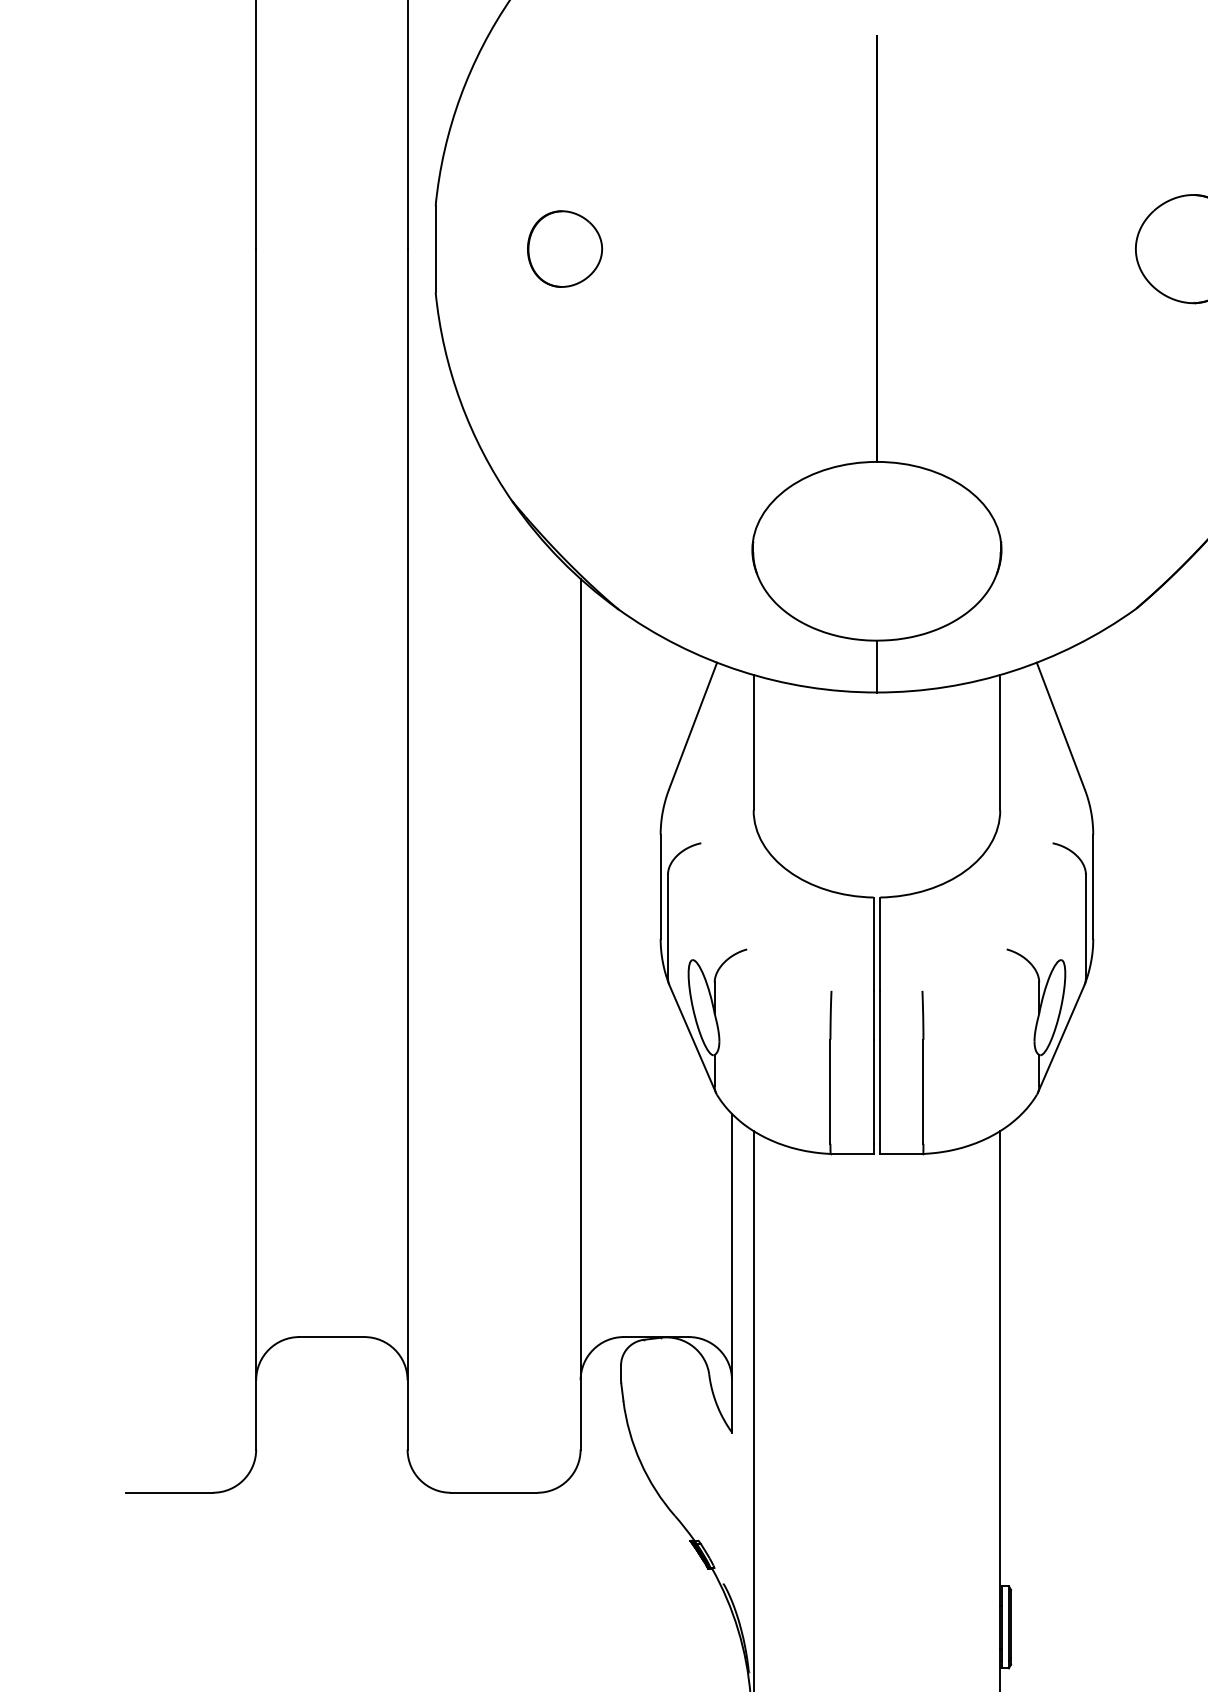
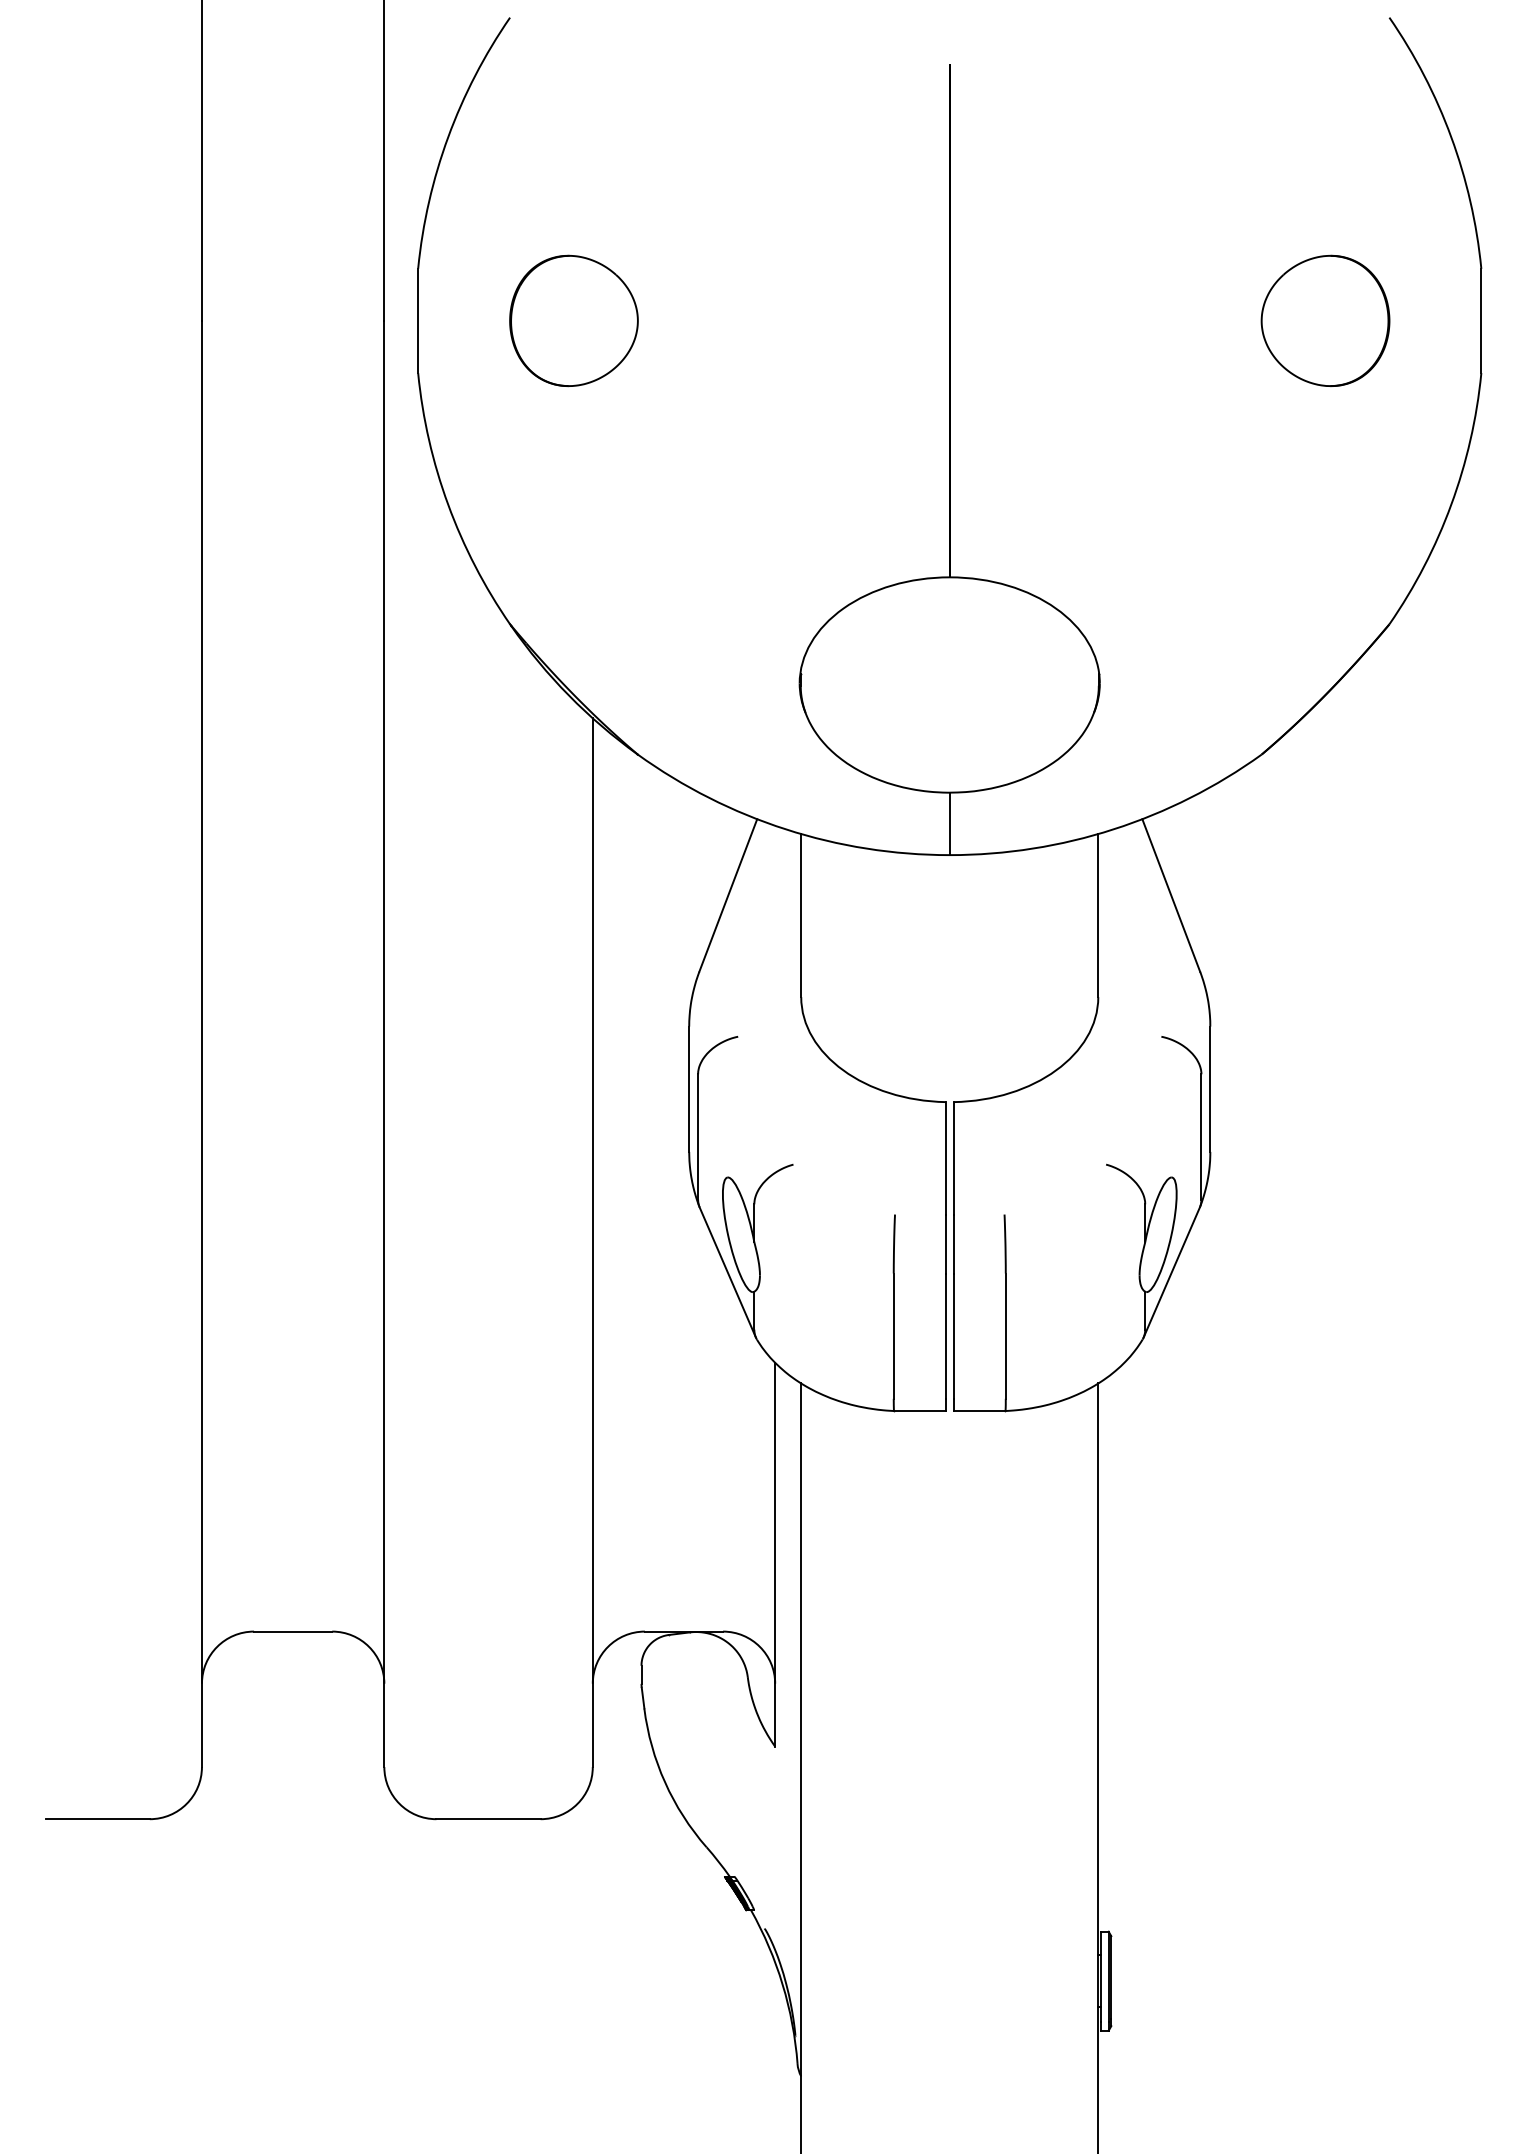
part: (564, 248) -> (573, 320), size x1.43

